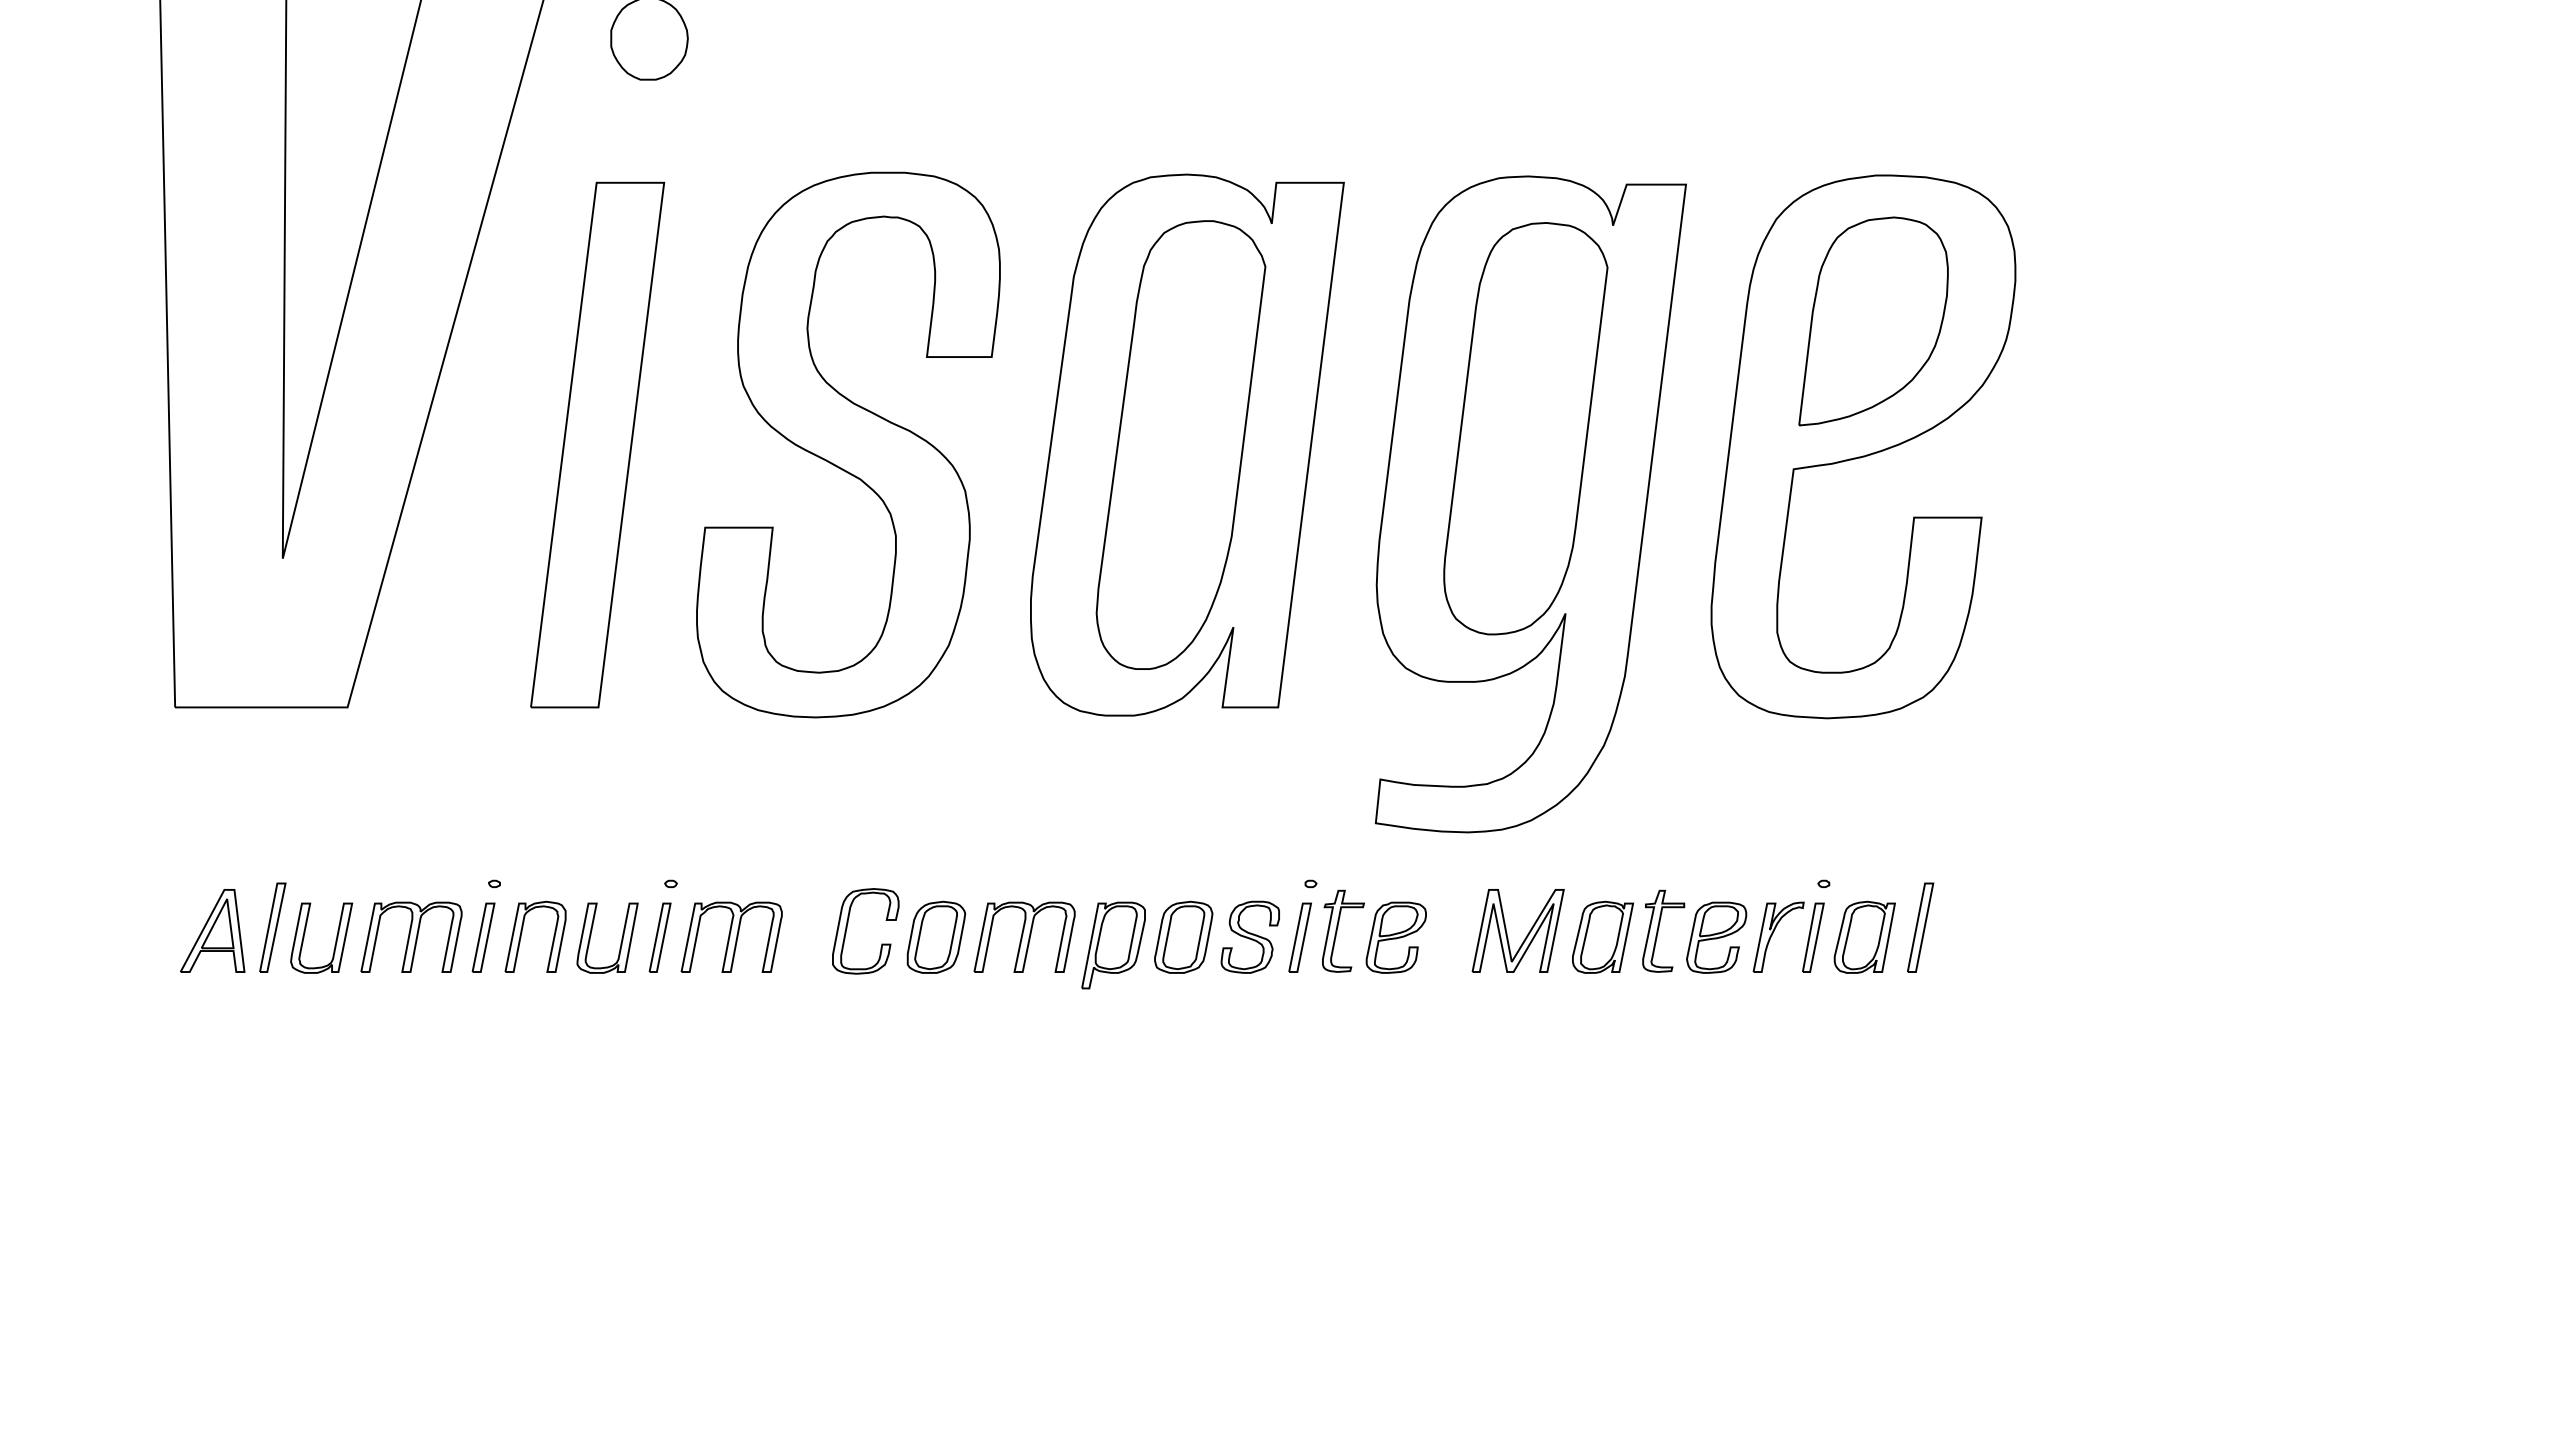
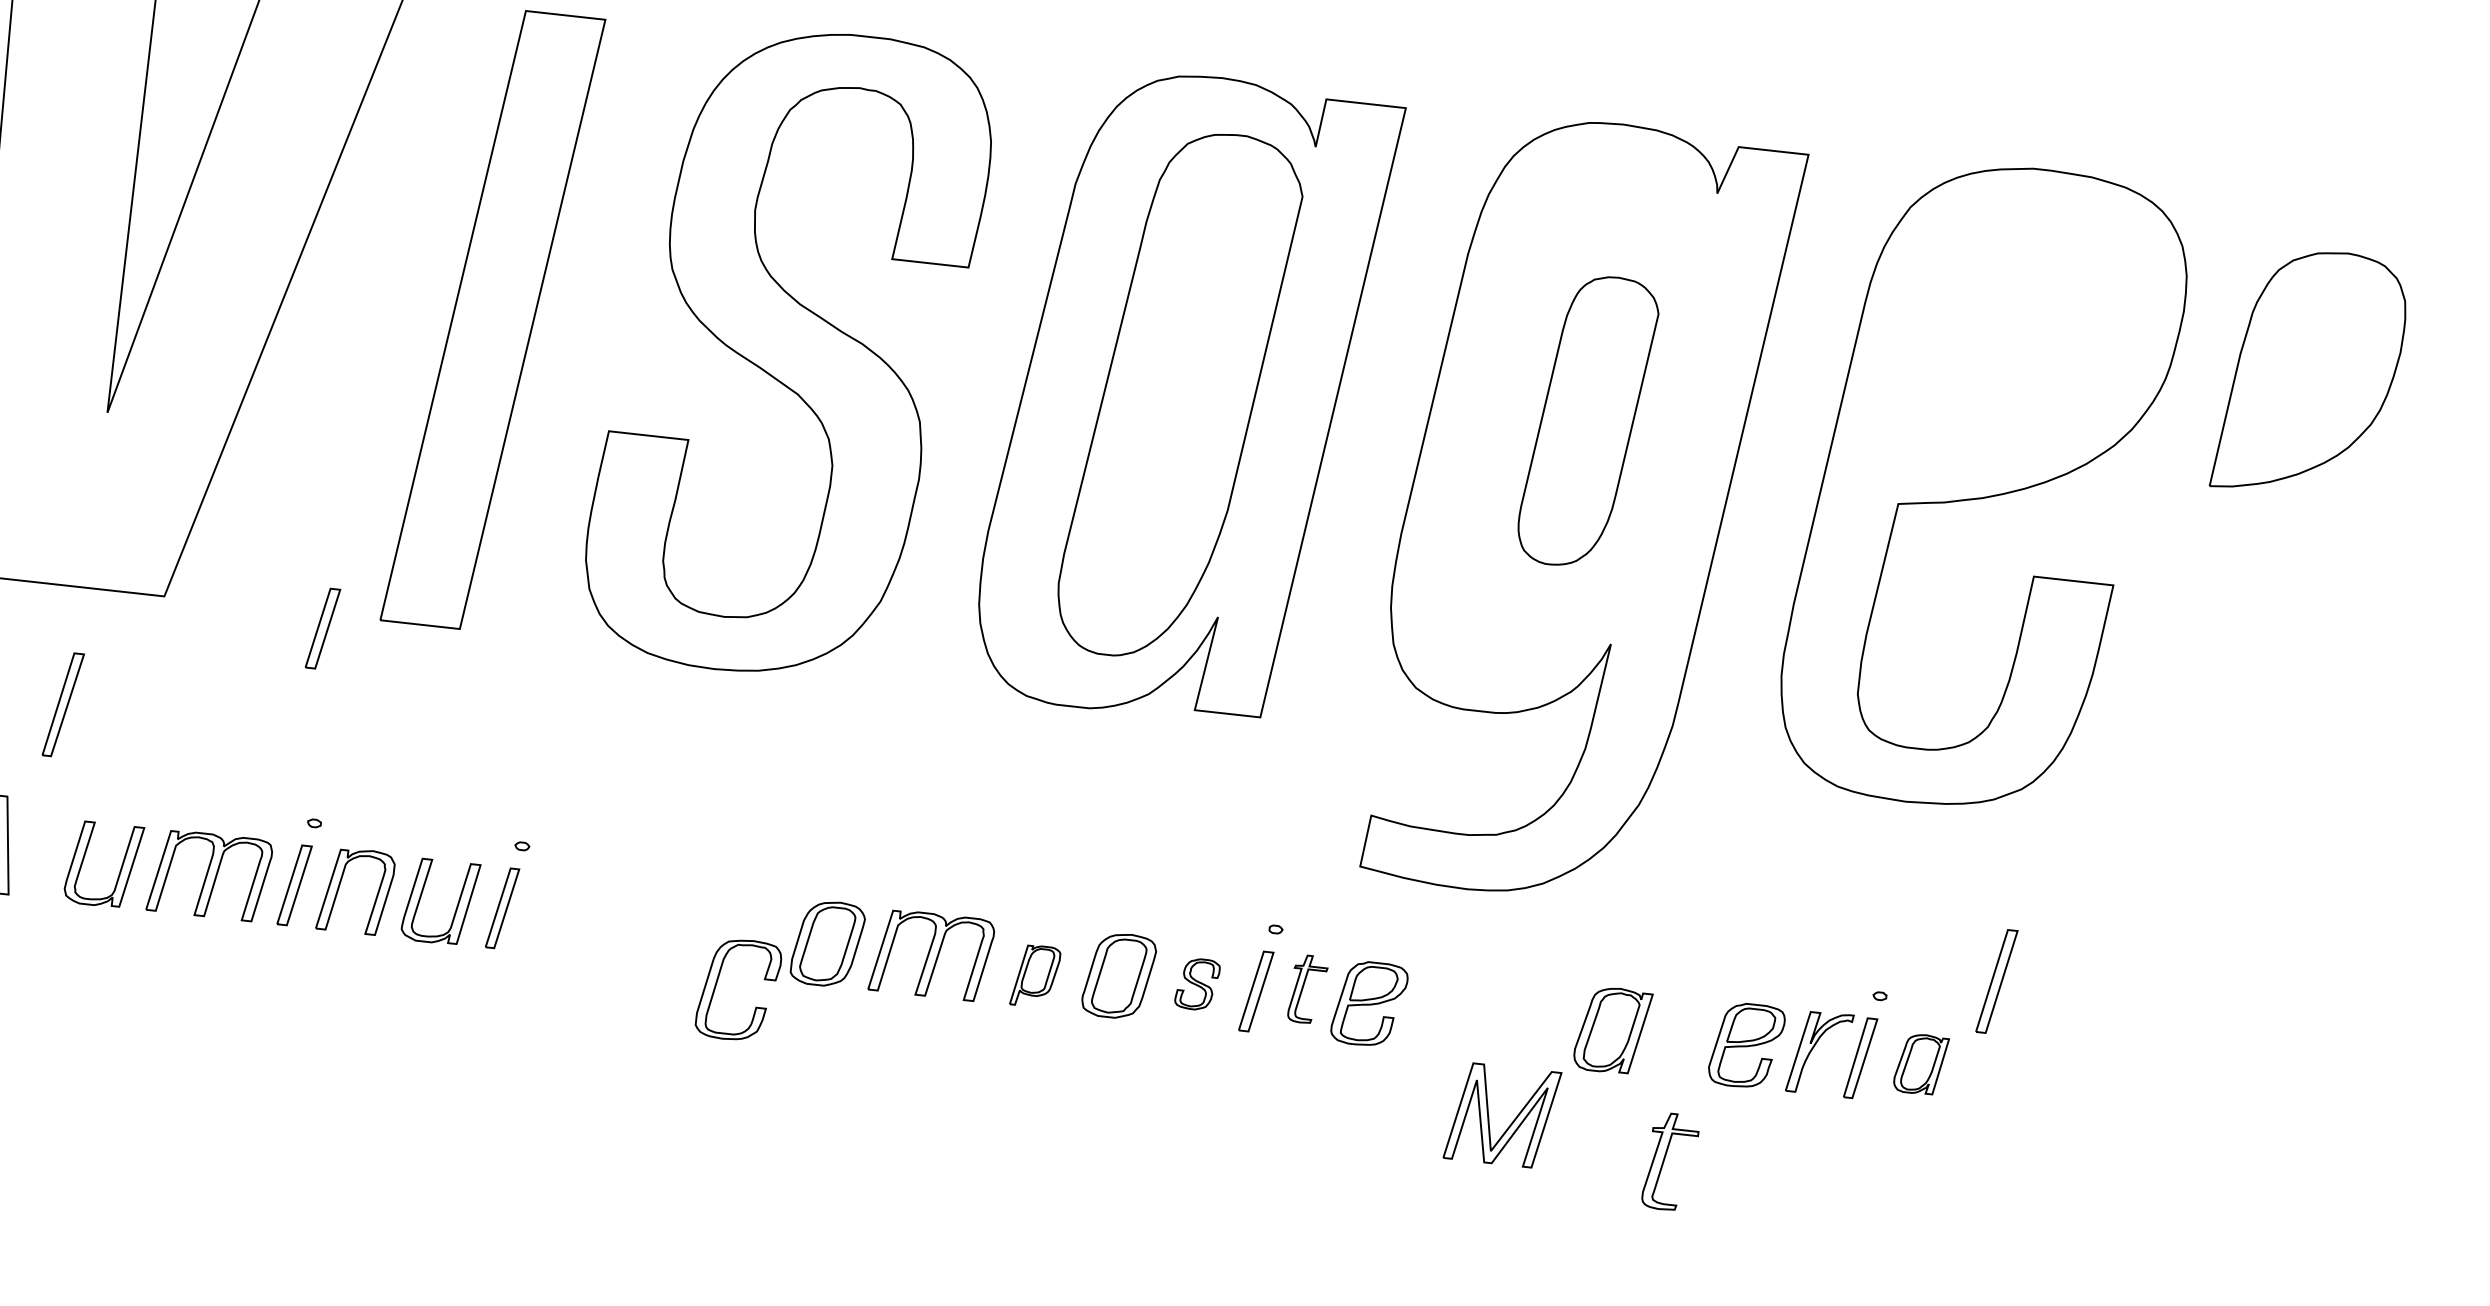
part: (1873, 321) -> (2310, 373), moved
part: (1525, 428) -> (1587, 421), size x0.6
part: (483, 719) -> (322, 628), added
part: (272, 927) -> (62, 704), moved
part: (1920, 927) -> (1996, 981), moved
part: (847, 928) -> (717, 984), moved
part: (1343, 930) -> (1308, 988), size x0.7
part: (1663, 930) -> (1670, 1160), moved
part: (1507, 932) -> (1489, 1115), moved
part: (731, 936) -> (586, 916), removed
part: (1249, 936) -> (1196, 983), size x0.6
part: (1864, 936) -> (1921, 1063), size x0.7
part: (1113, 945) -> (1035, 976), size x0.6

